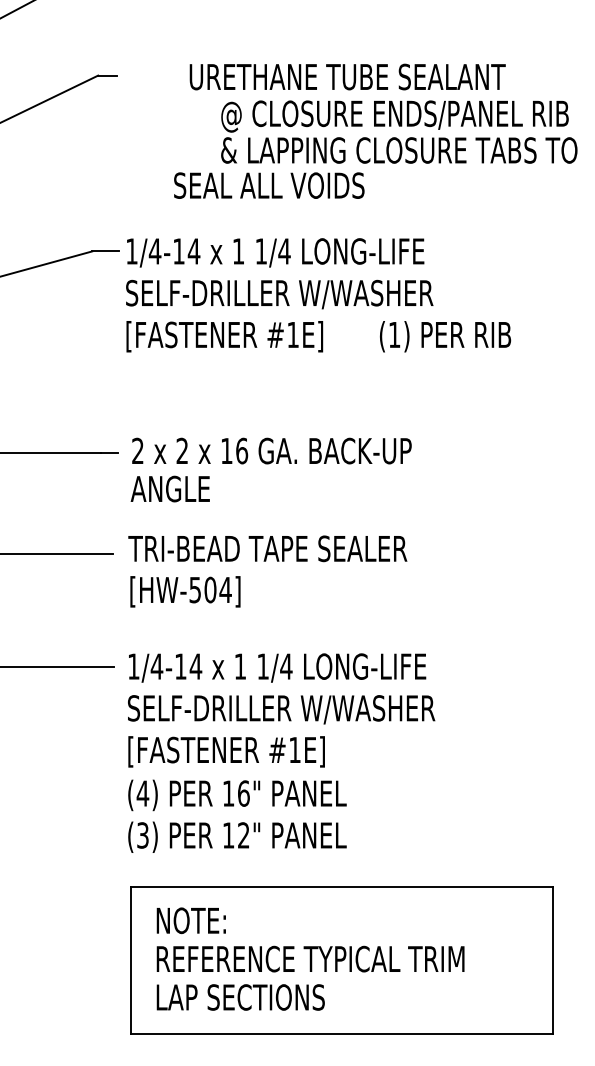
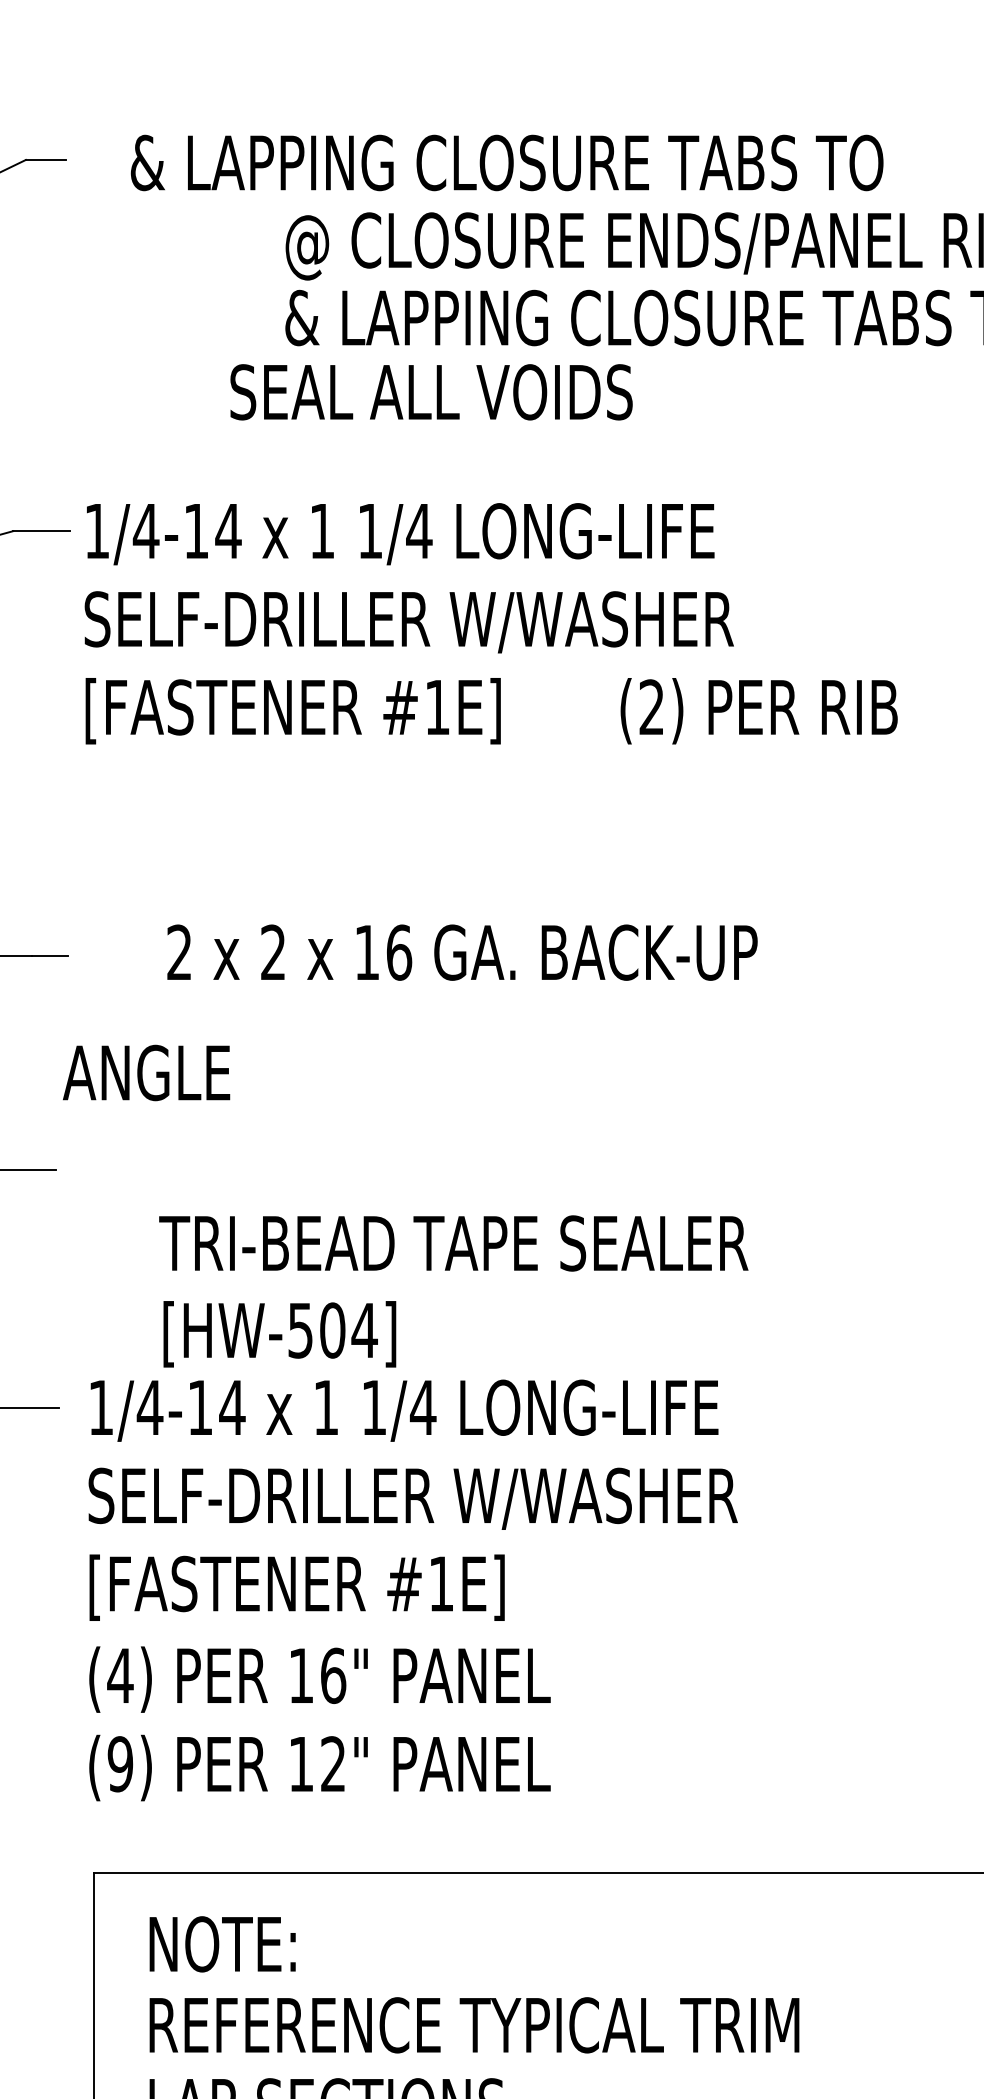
text: (326, 76) -> (507, 161), URETHANE TUBE SEALANT -> & LAPPING CLOSURE TABS TO
text: (269, 185) -> (431, 391), moved
text: (394, 334) -> (651, 706), (1) -> (2)
text: (271, 450) -> (461, 951), moved
text: (169, 488) -> (144, 1071), moved
text: (267, 571) -> (453, 1291), moved
text: (142, 835) -> (119, 1764), (3) -> (9)

